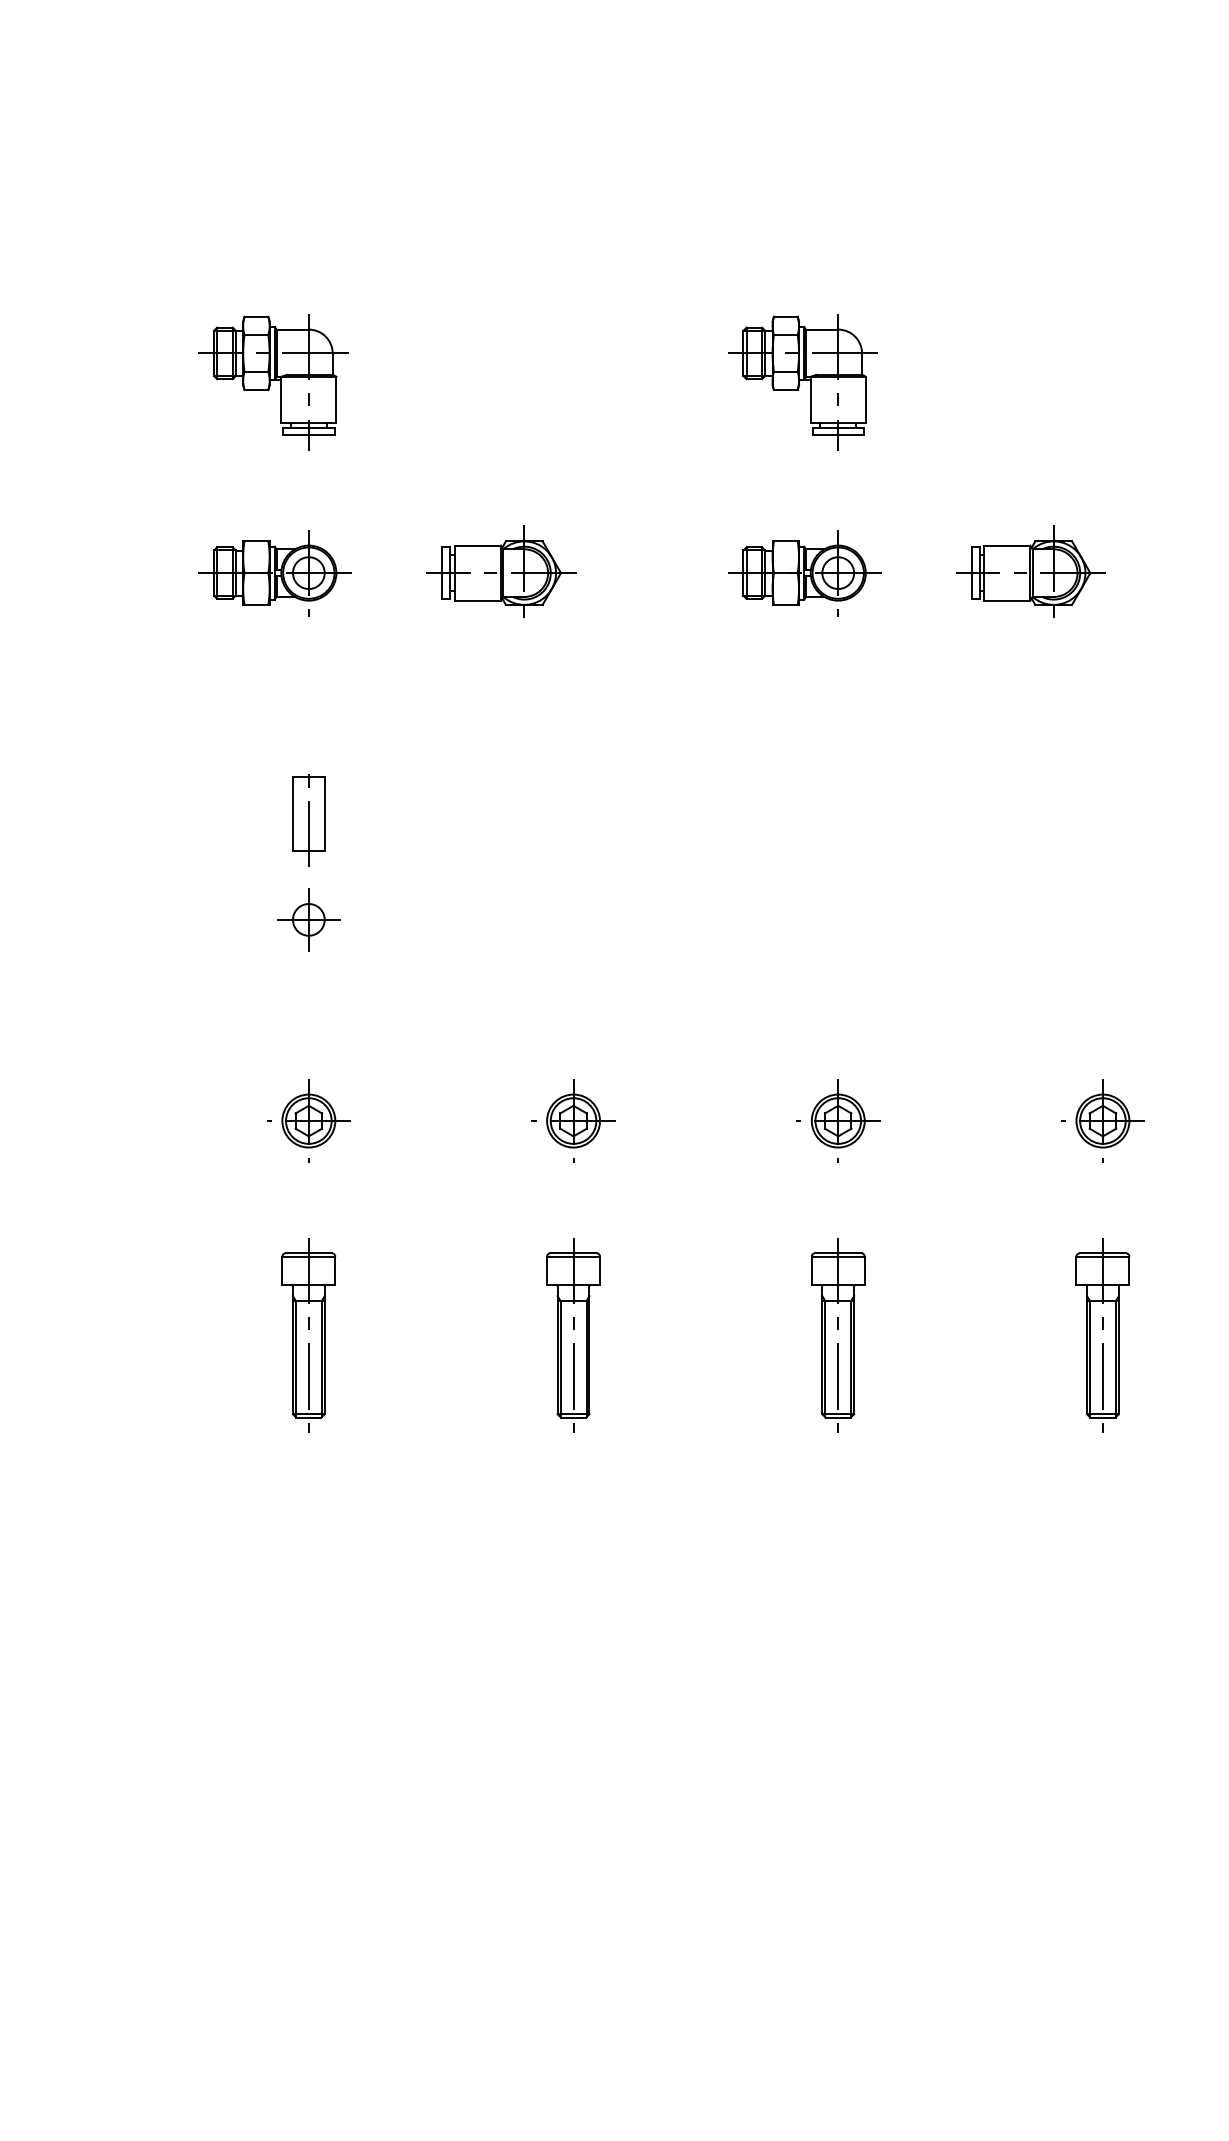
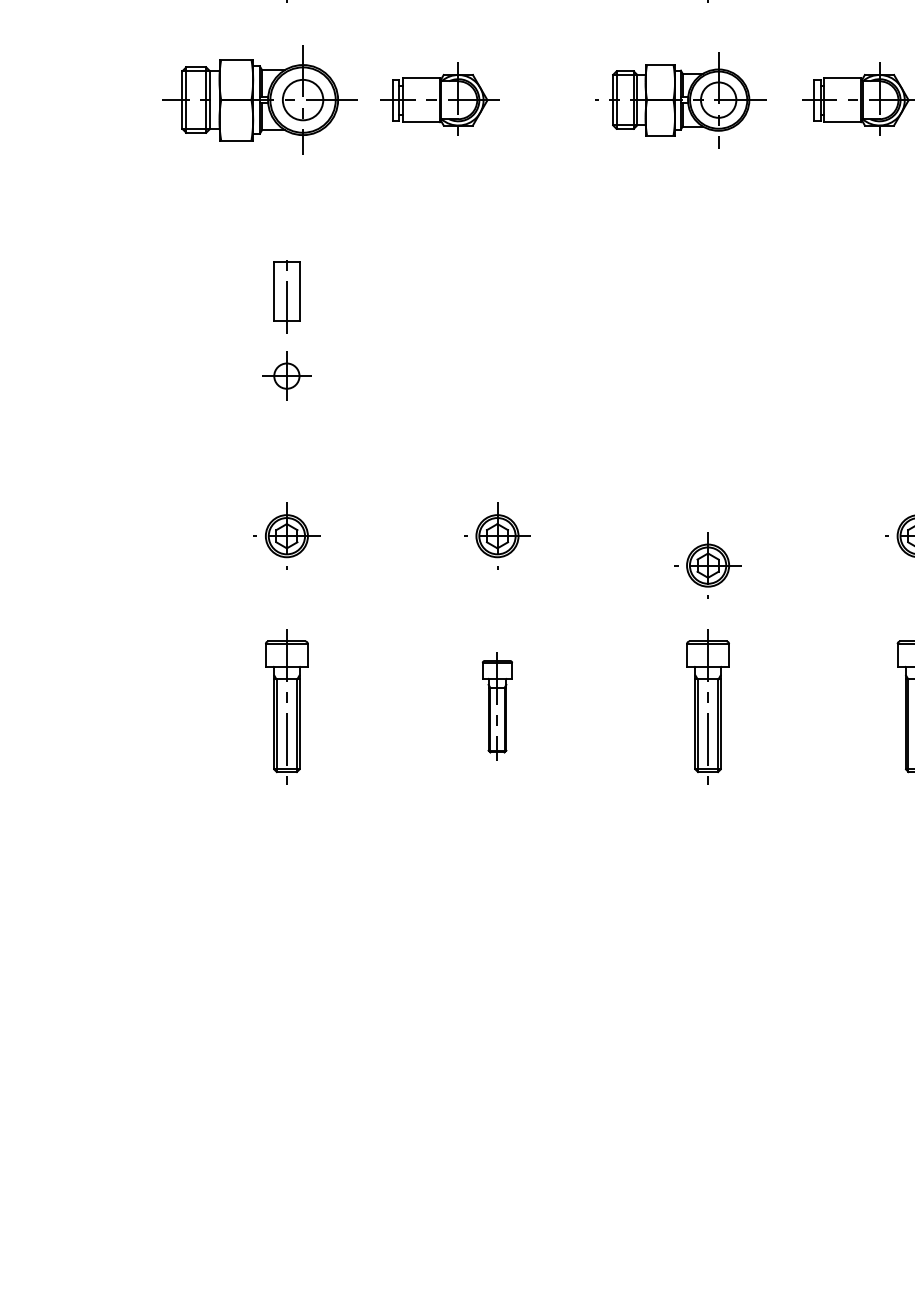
part: (274, 573) -> (259, 100), size x1.6
part: (804, 573) -> (681, 100), size x1.4
part: (838, 1120) -> (708, 565), moved
part: (573, 1335) -> (497, 706), size x0.7

